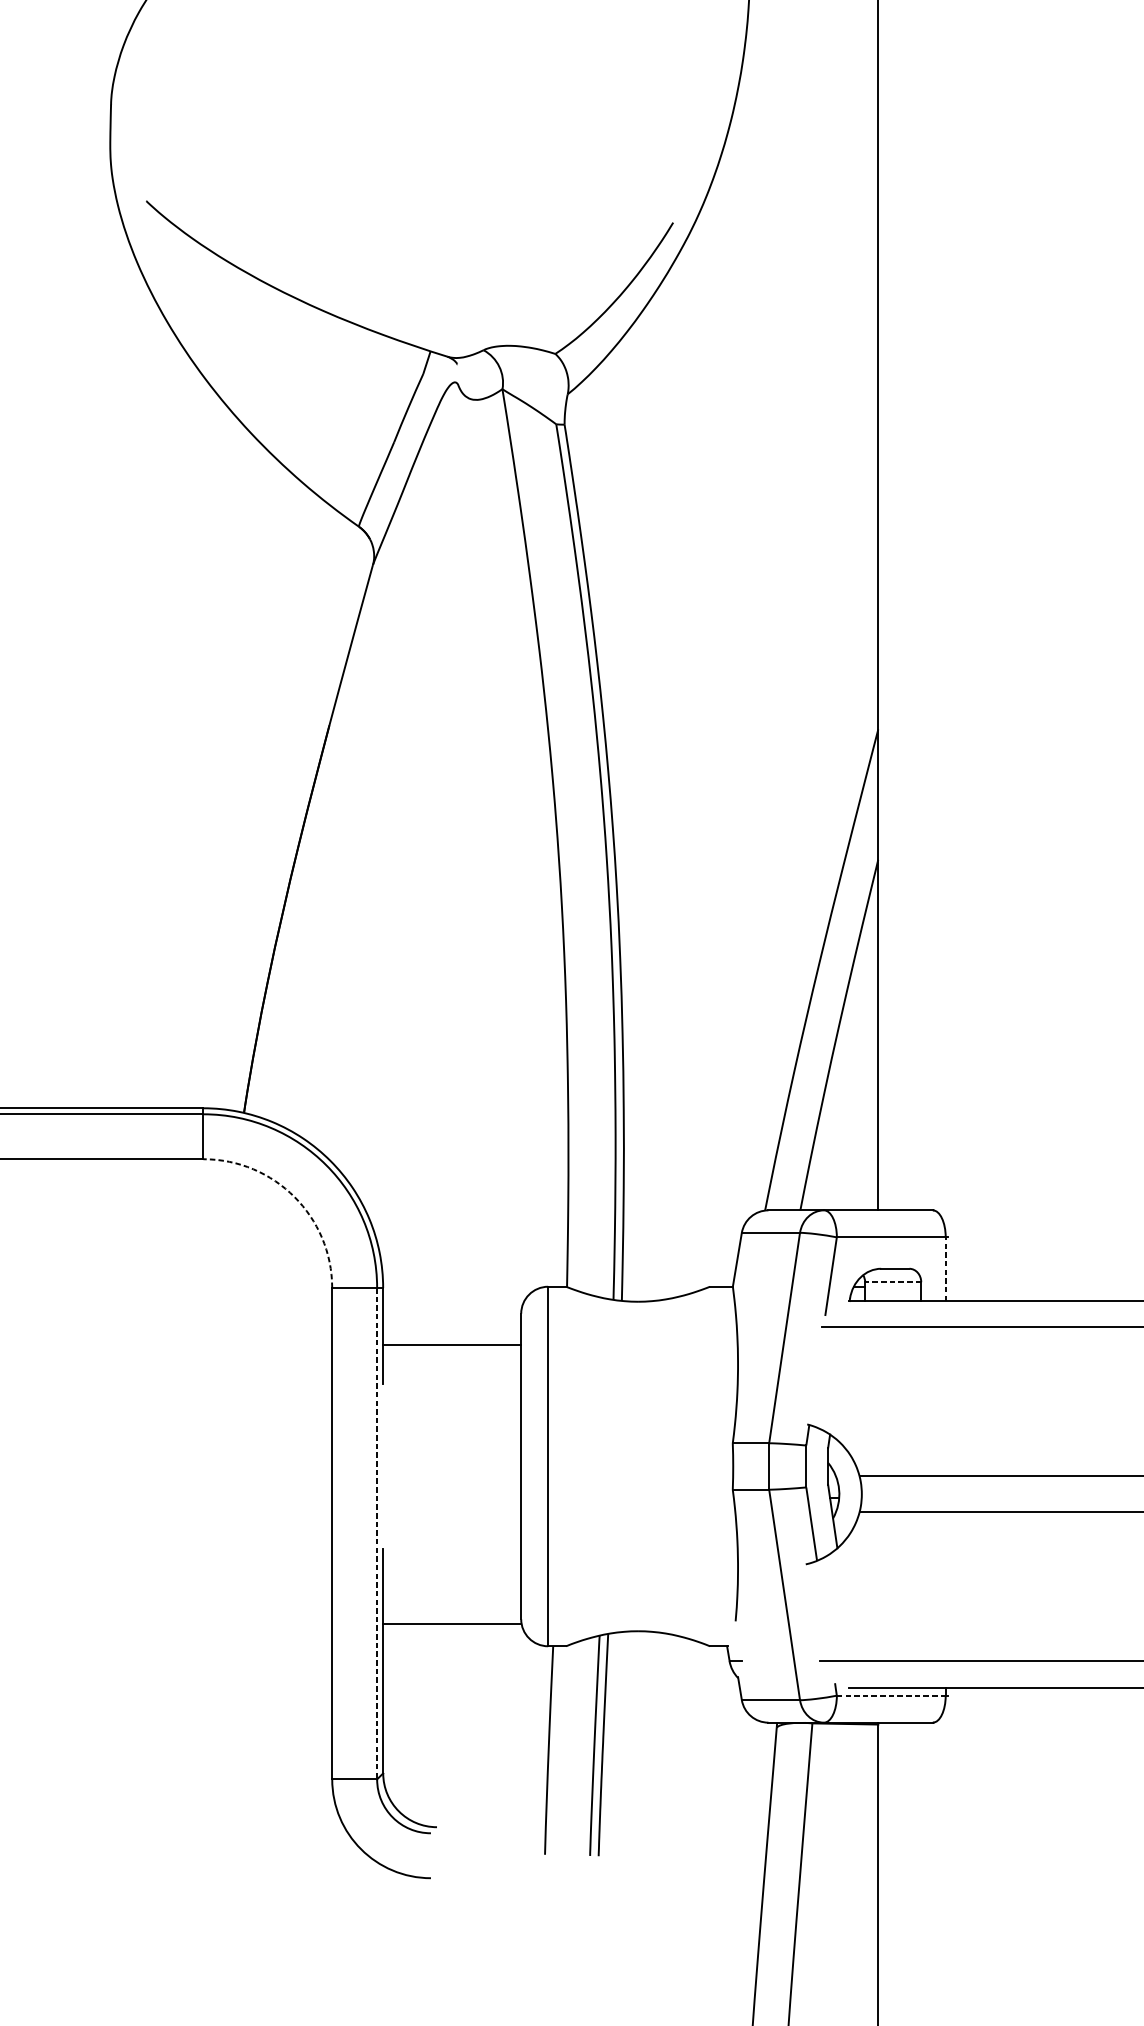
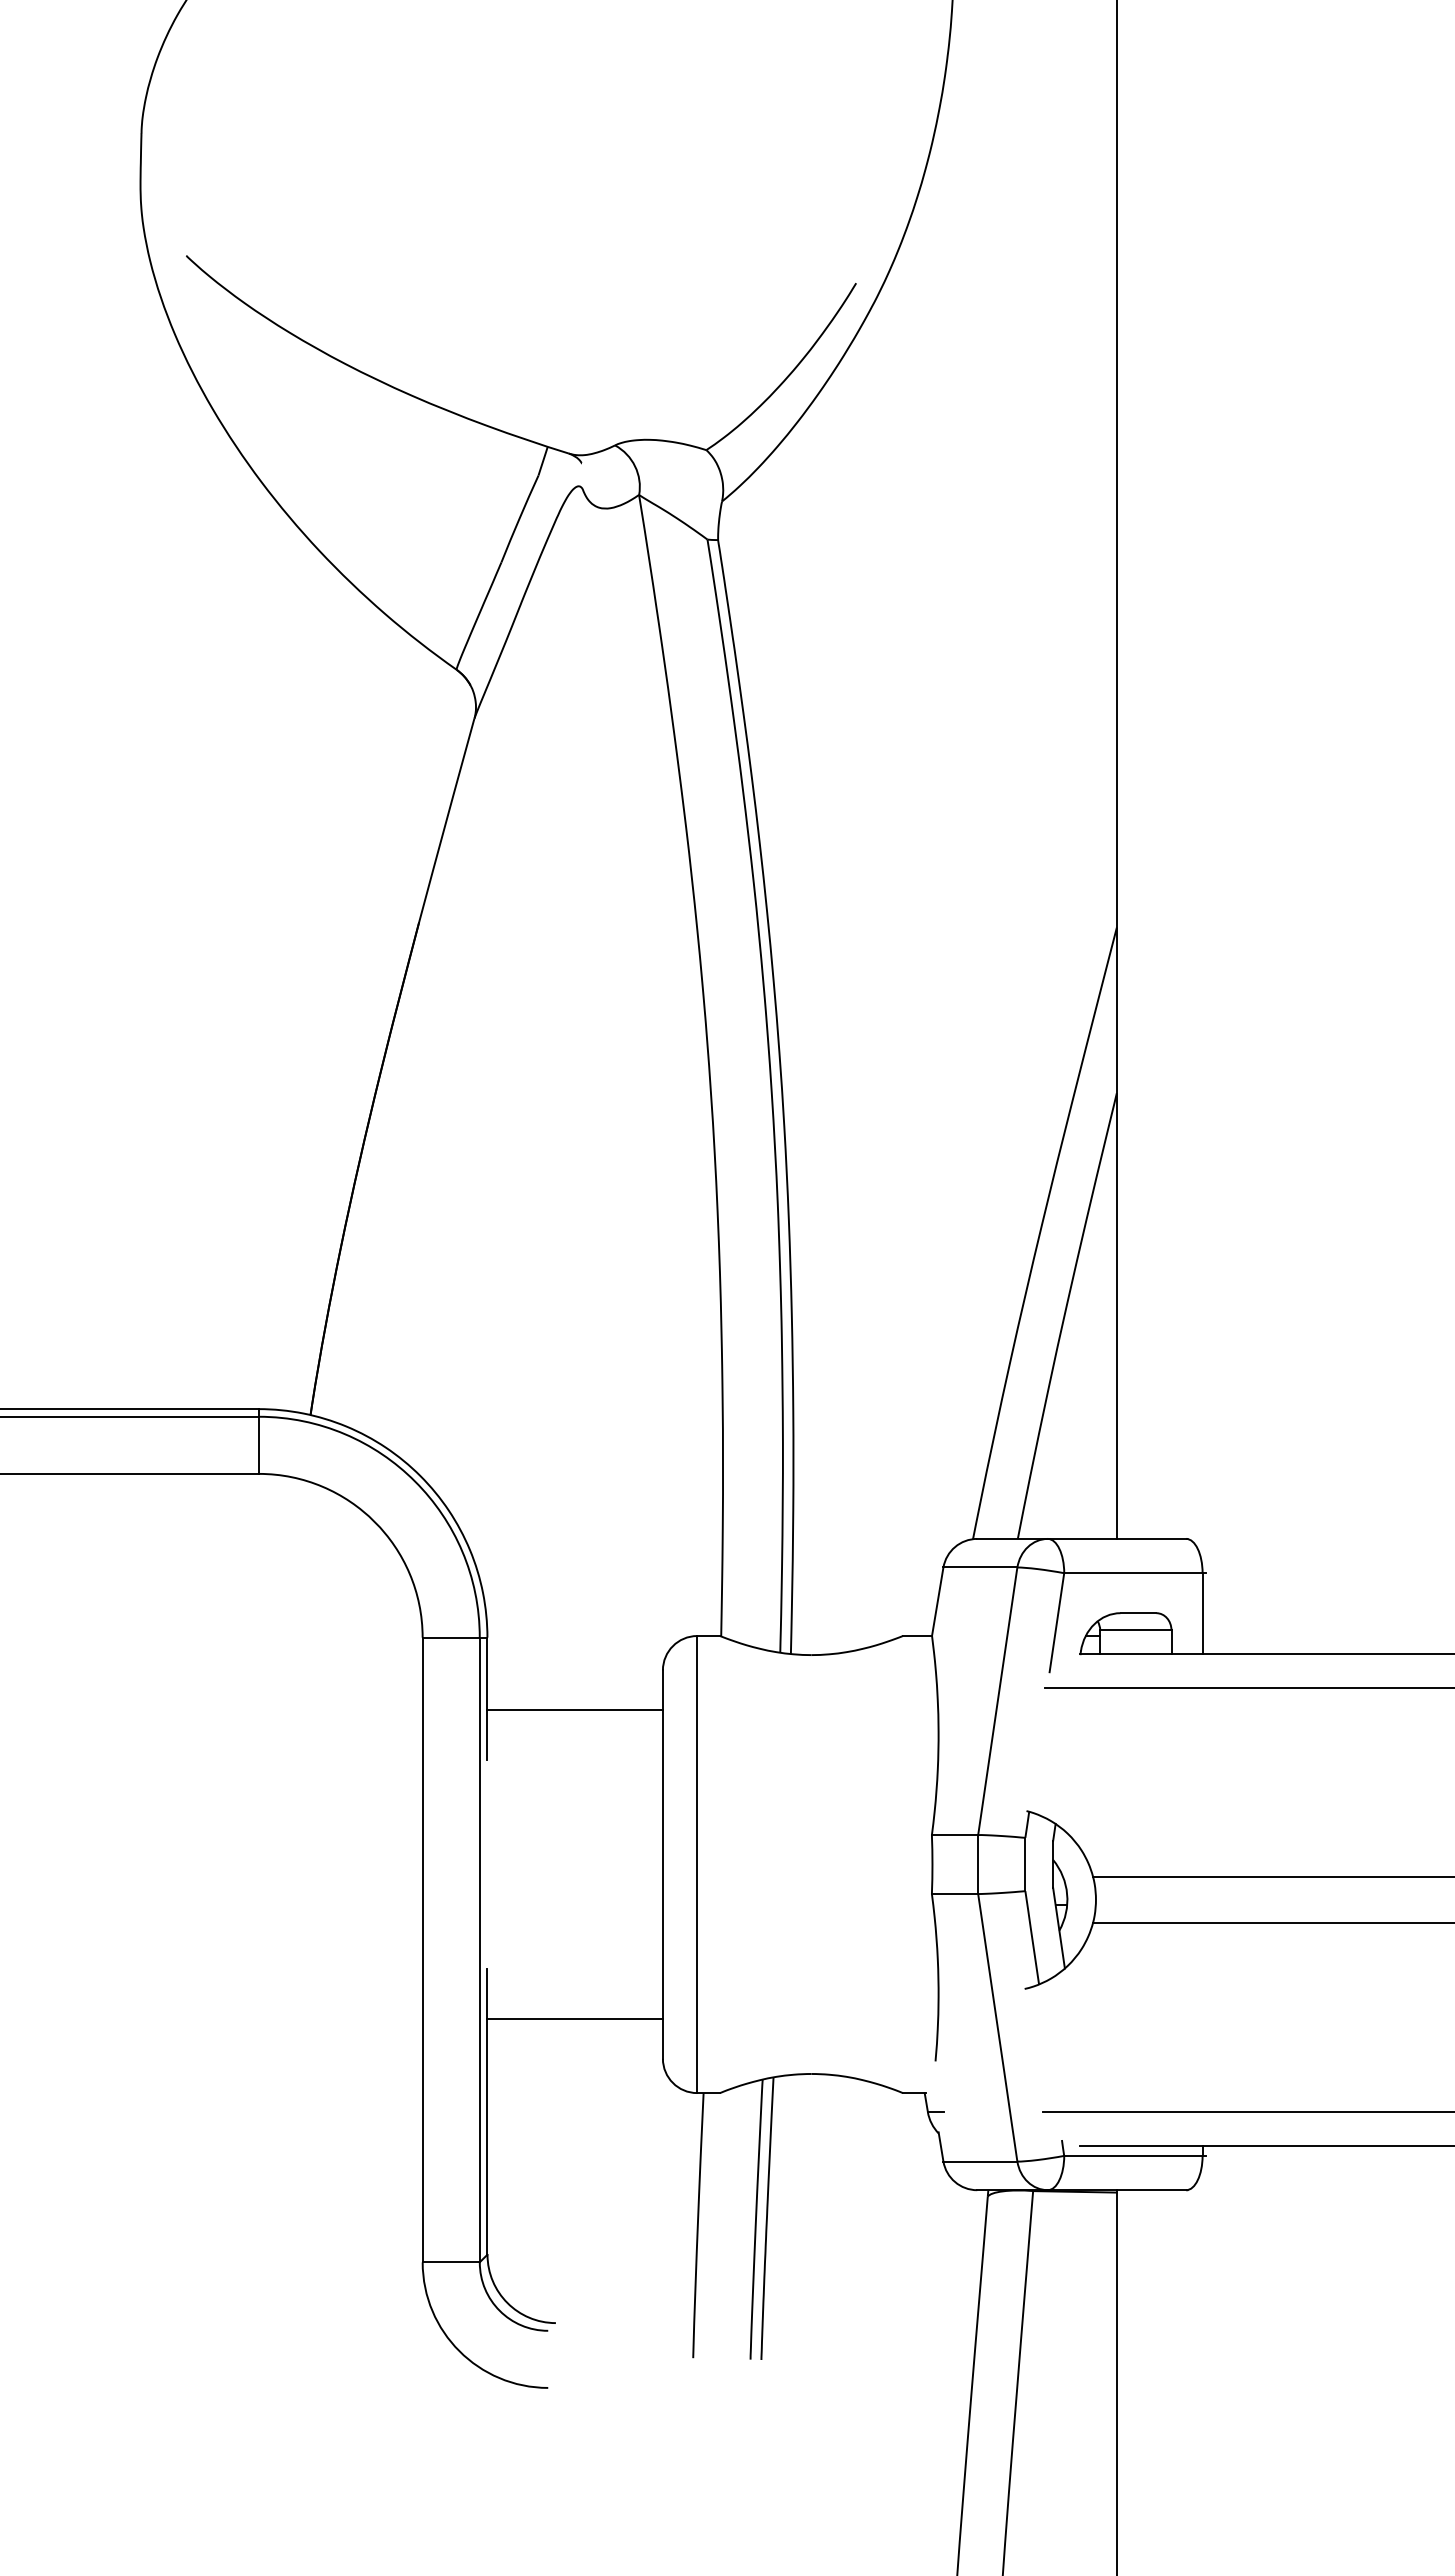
arc: (294, 1196) -> (374, 1521), dashed -> solid
line: (945, 1269) -> (1202, 1613), dashed -> solid
line: (892, 1282) -> (1135, 1630), dashed -> solid
line: (376, 1534) -> (479, 1950), dashed -> solid
line: (451, 1623) -> (574, 2018), moved
line: (891, 1695) -> (1133, 2155), dashed -> solid

